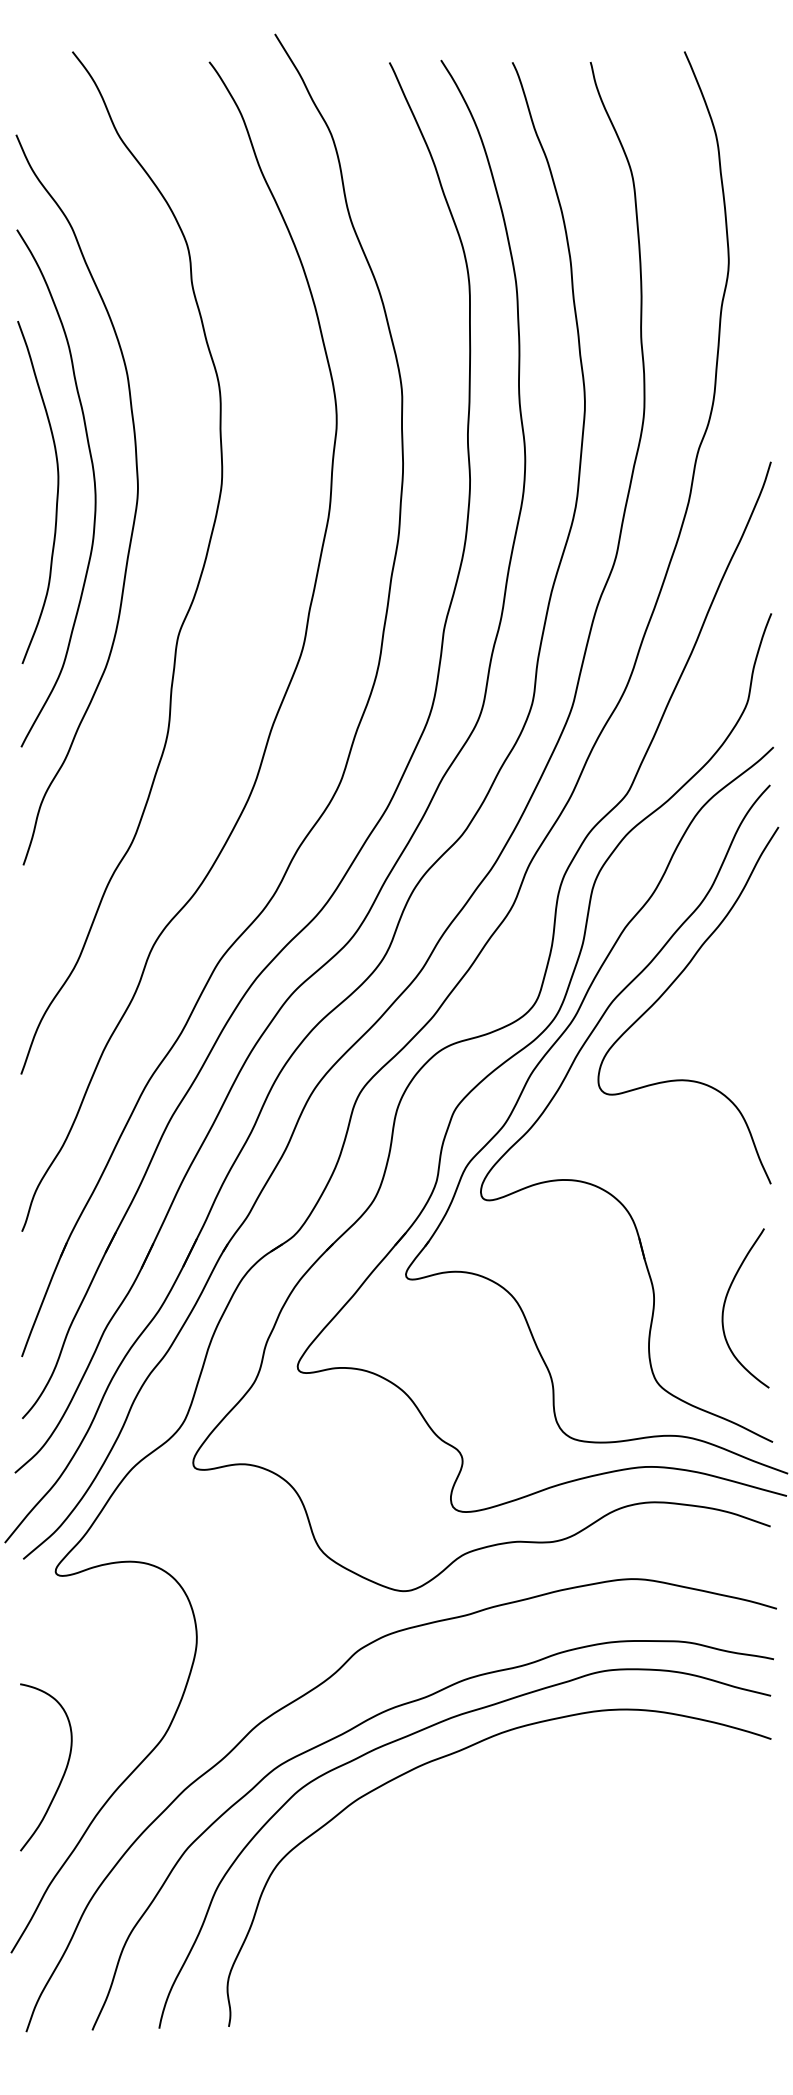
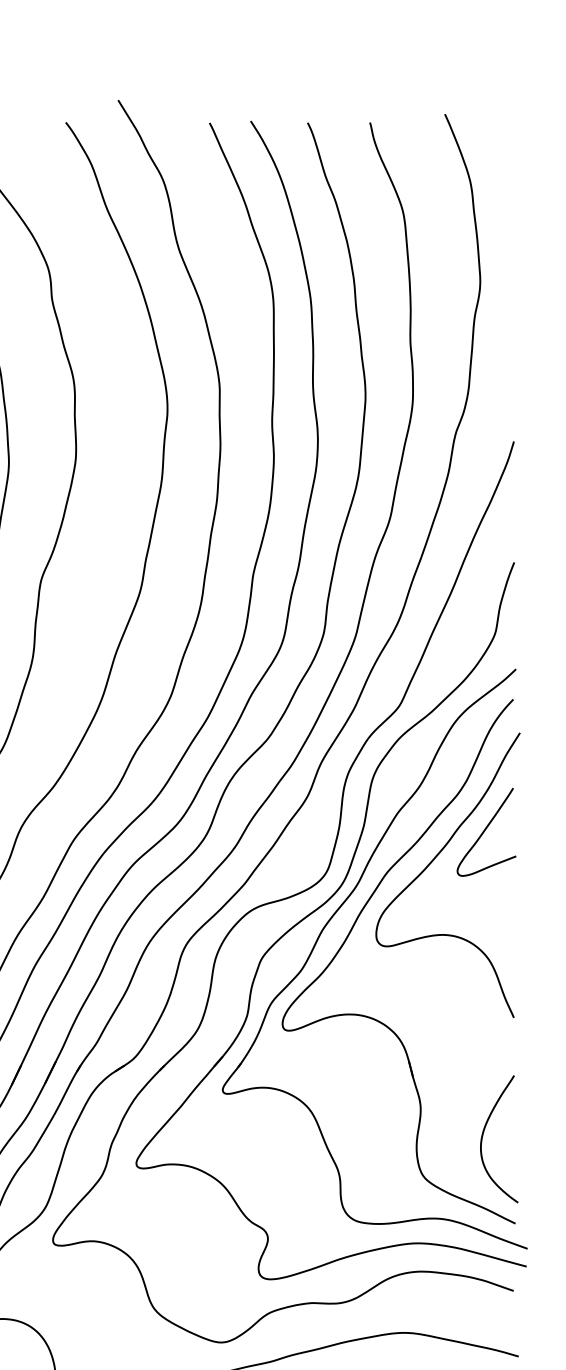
curve: (735, 949) -> (485, 830), added
curve: (725, 1304) -> (483, 1136), moved

